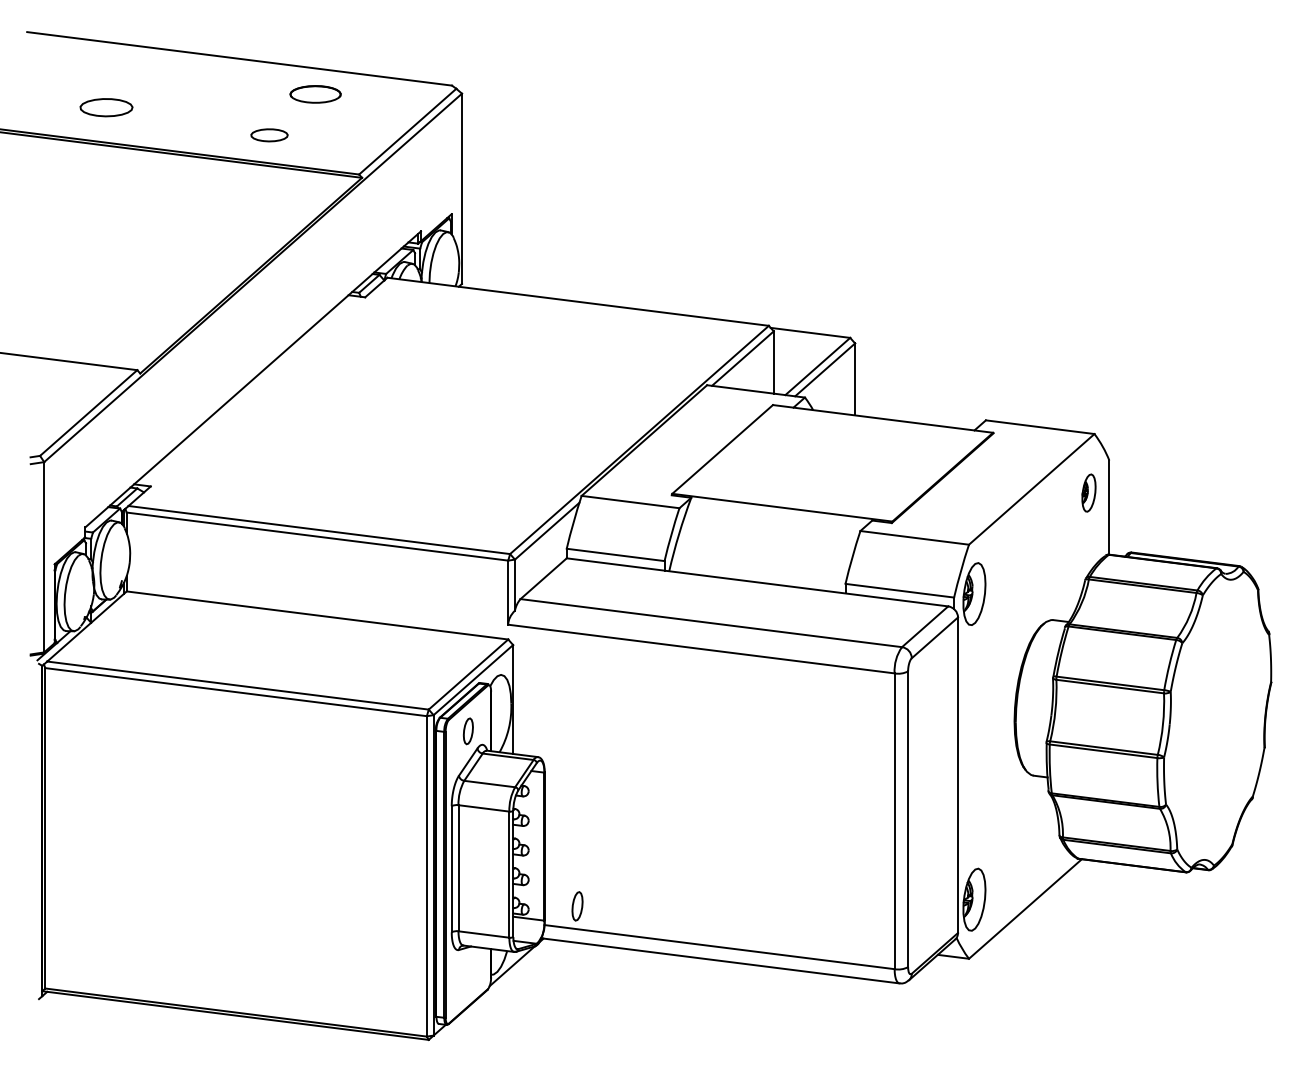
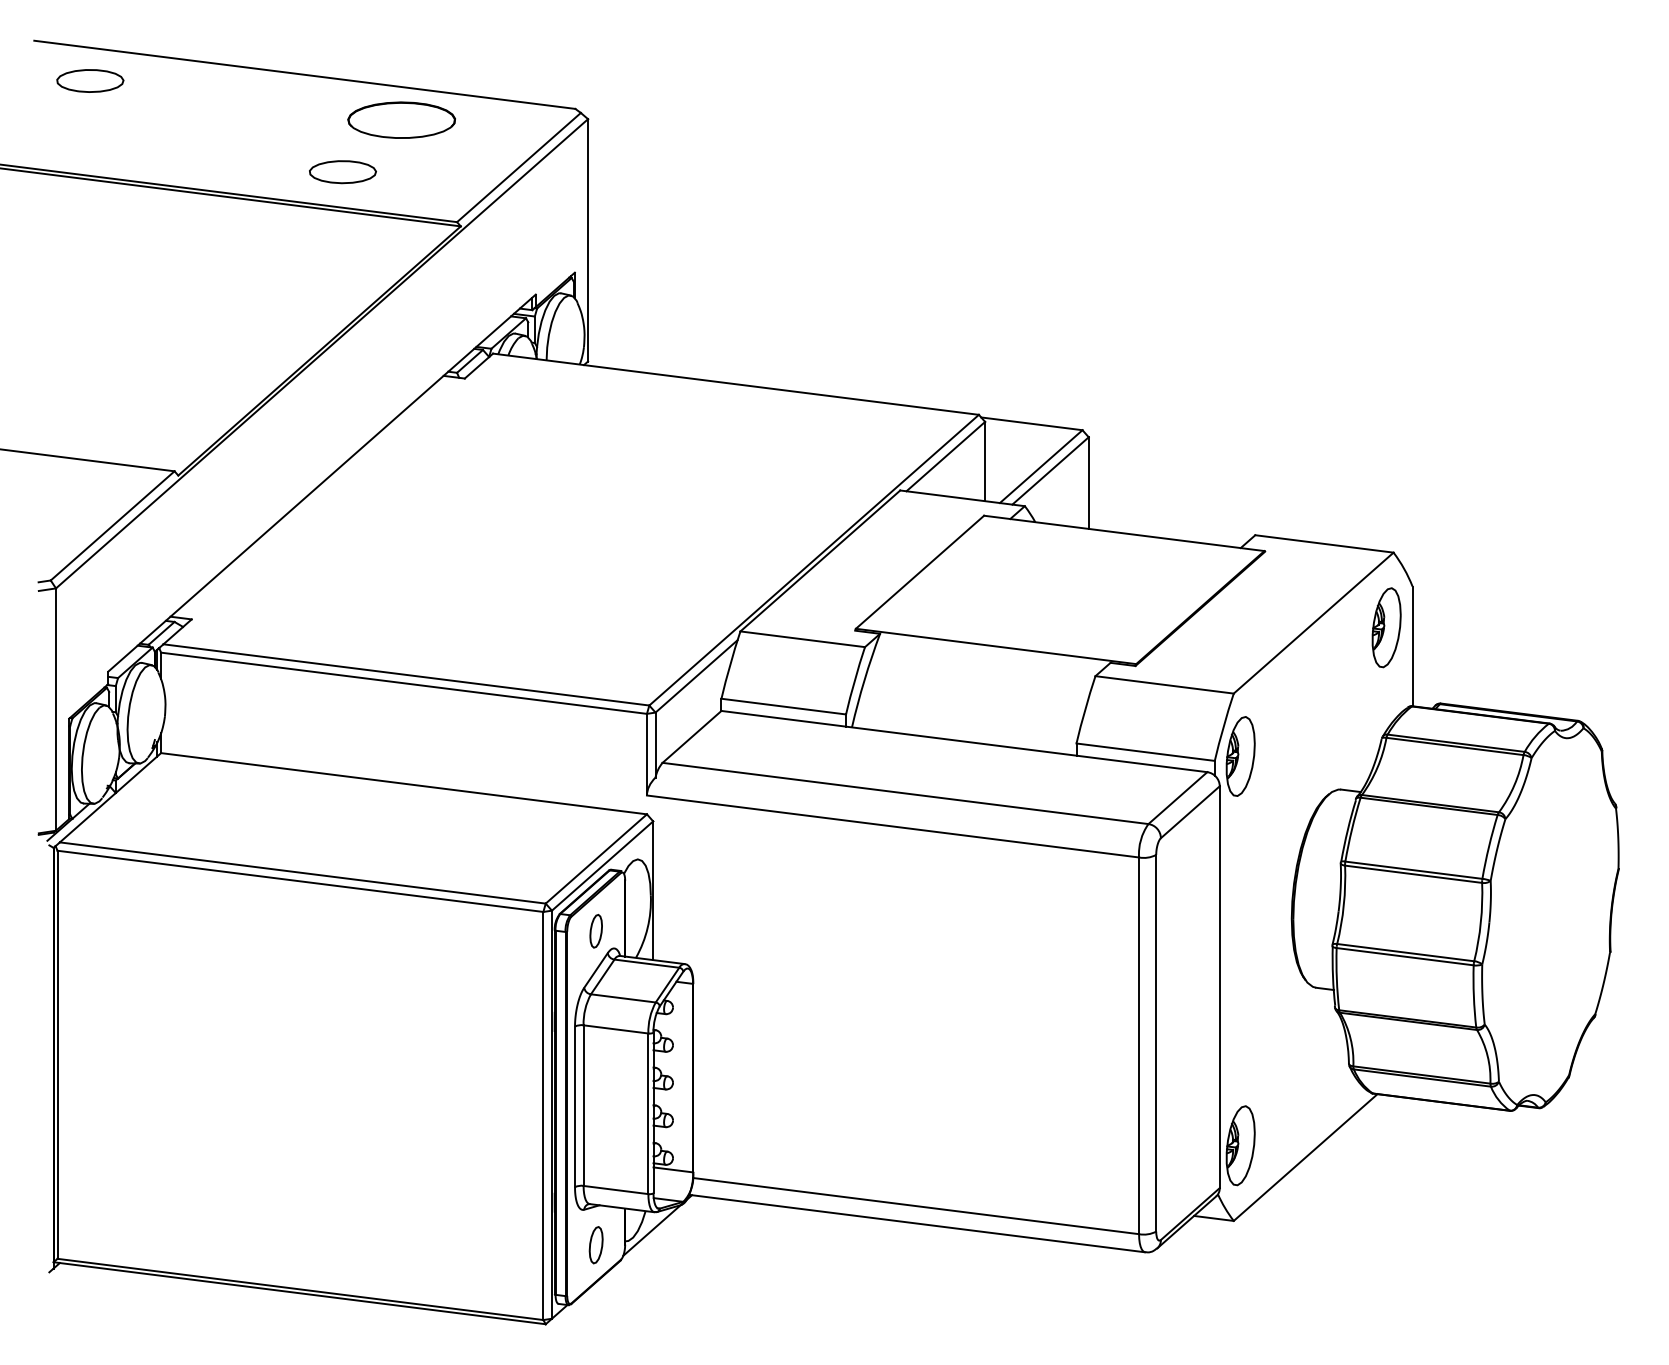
part: (315, 93) -> (401, 119), size x1.67
part: (106, 107) -> (90, 80), moved
part: (269, 135) -> (342, 172), size x1.43
part: (1088, 492) -> (1386, 627), size x1.67
part: (576, 906) -> (595, 1245), moved

